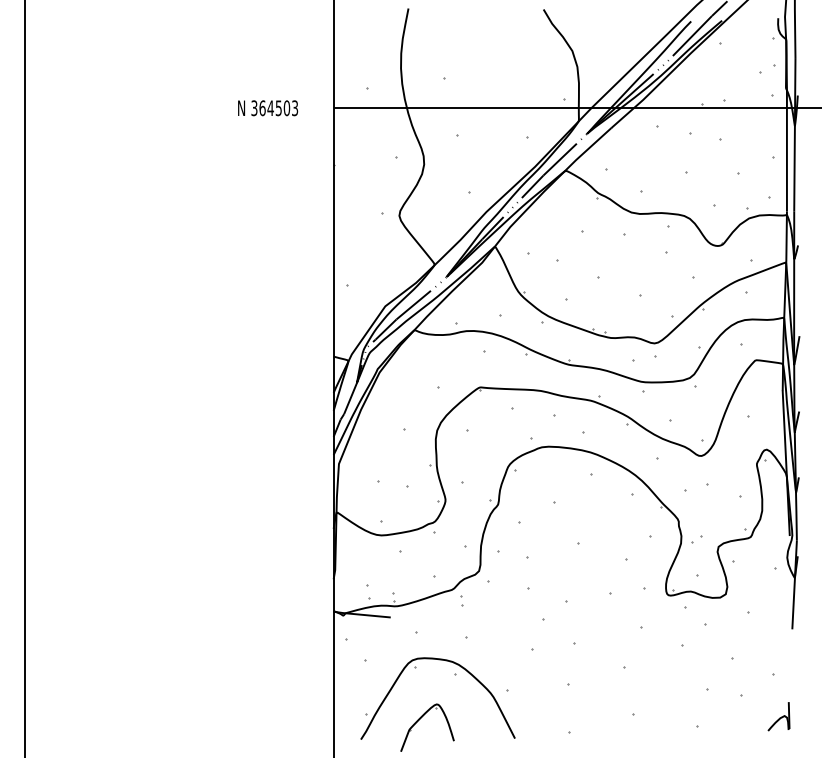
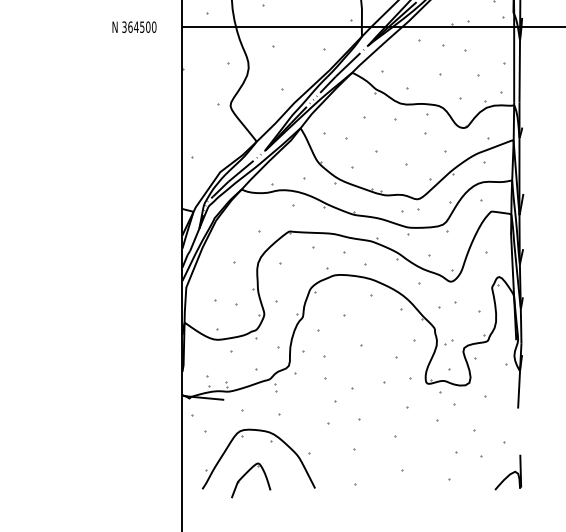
text: (295, 108) -> (154, 27), 364503 -> 364500
part: (778, 716) -> (507, 472), size x1.67

